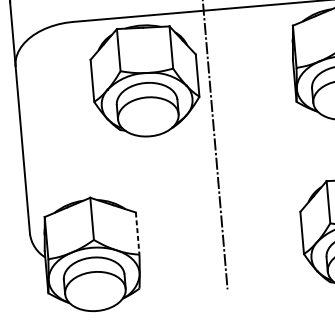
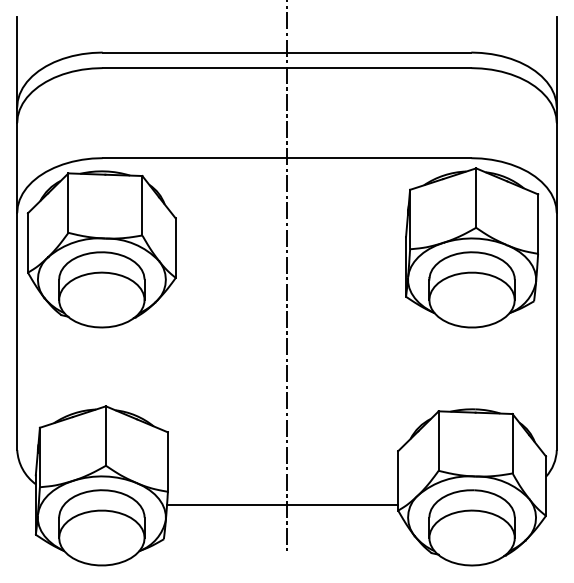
part: (145, 81) -> (101, 249), moved
line: (137, 233) -> (167, 462), dashed -> solid
line: (221, 256) -> (282, 504), added

